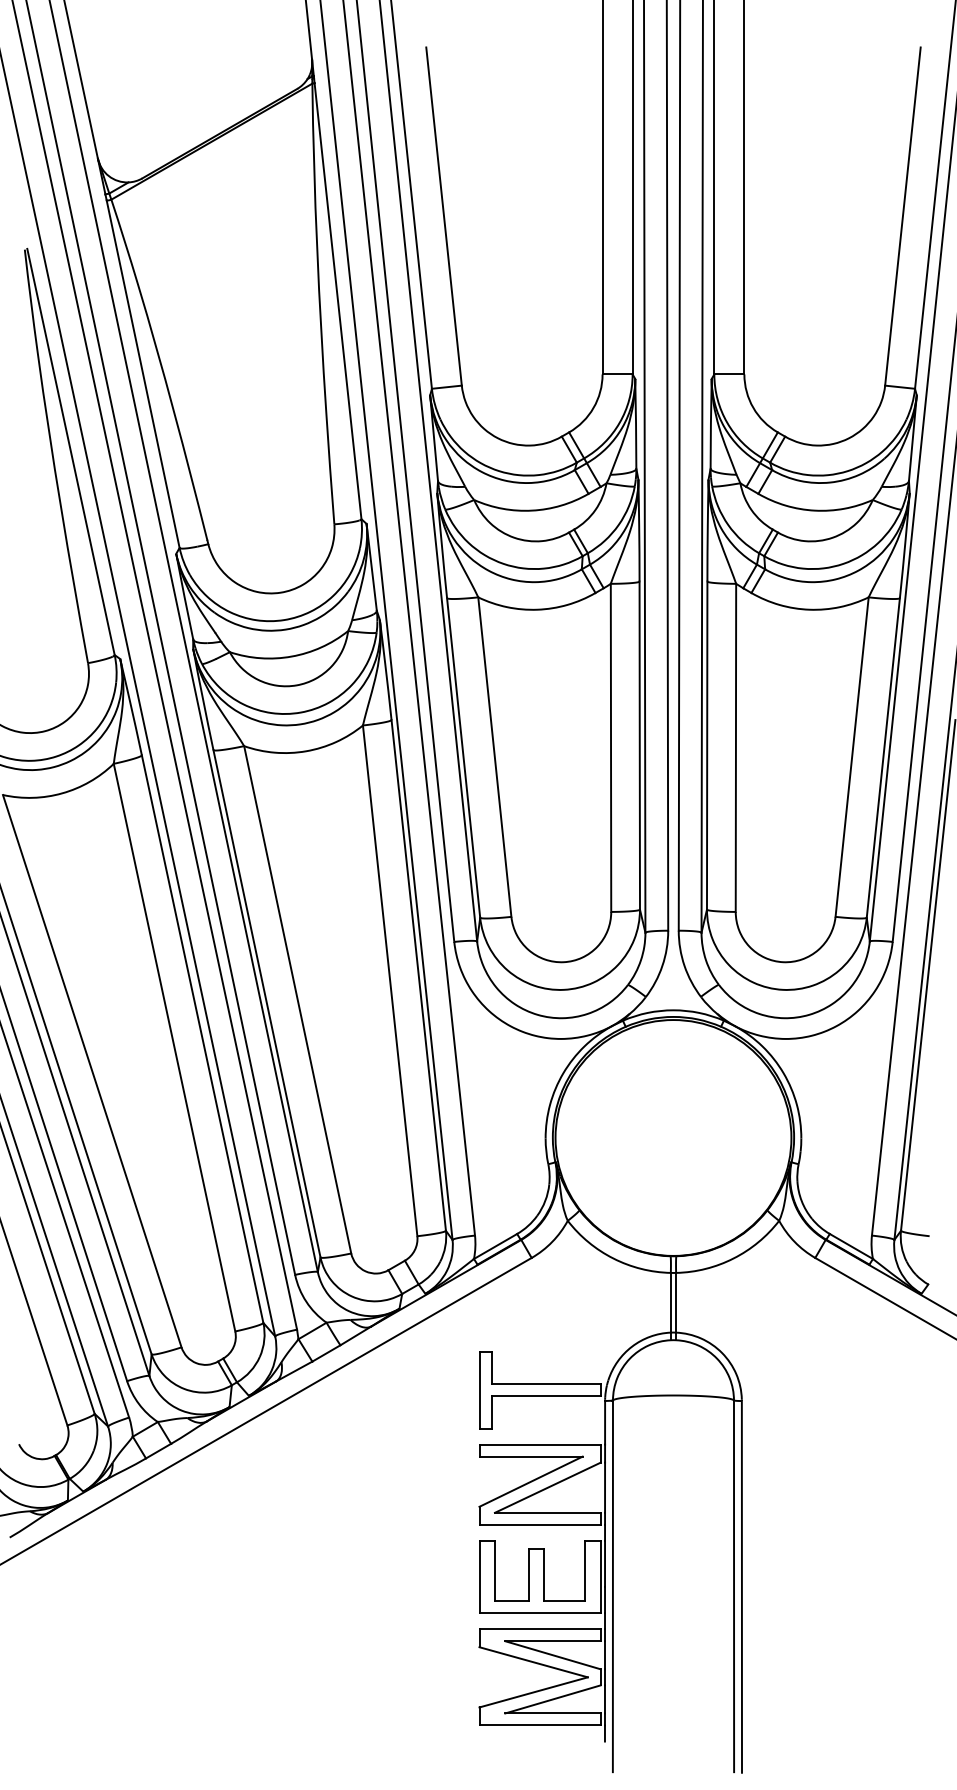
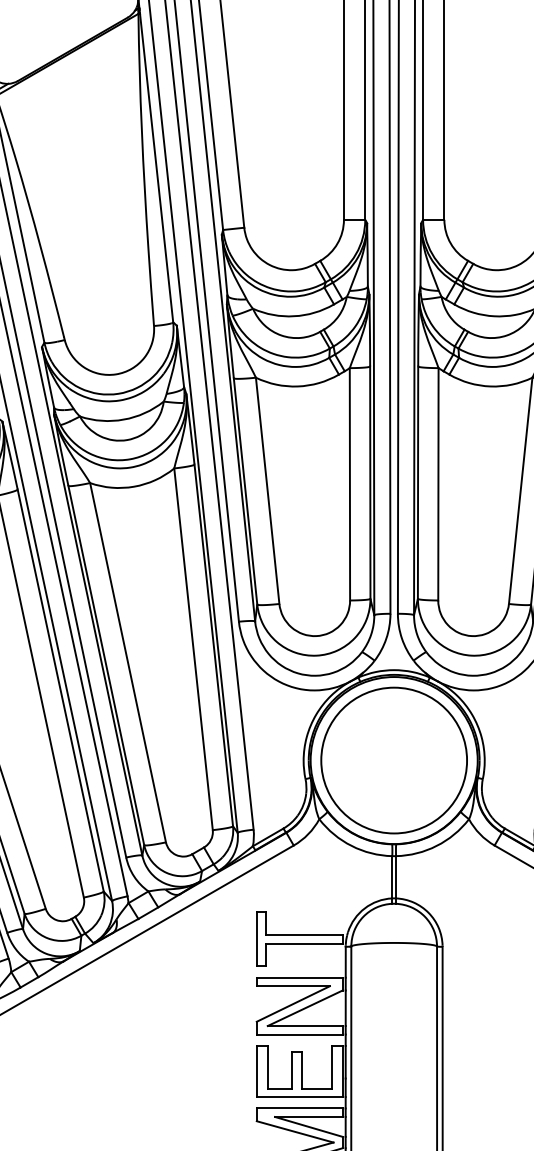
circle: (673, 1137) -> (394, 760), added

